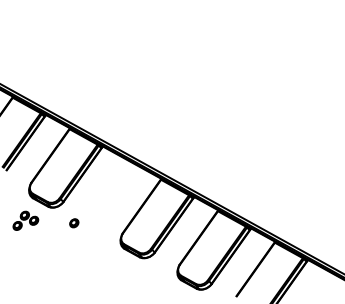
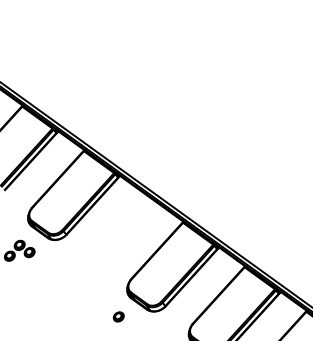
part: (74, 223) -> (118, 317), moved

